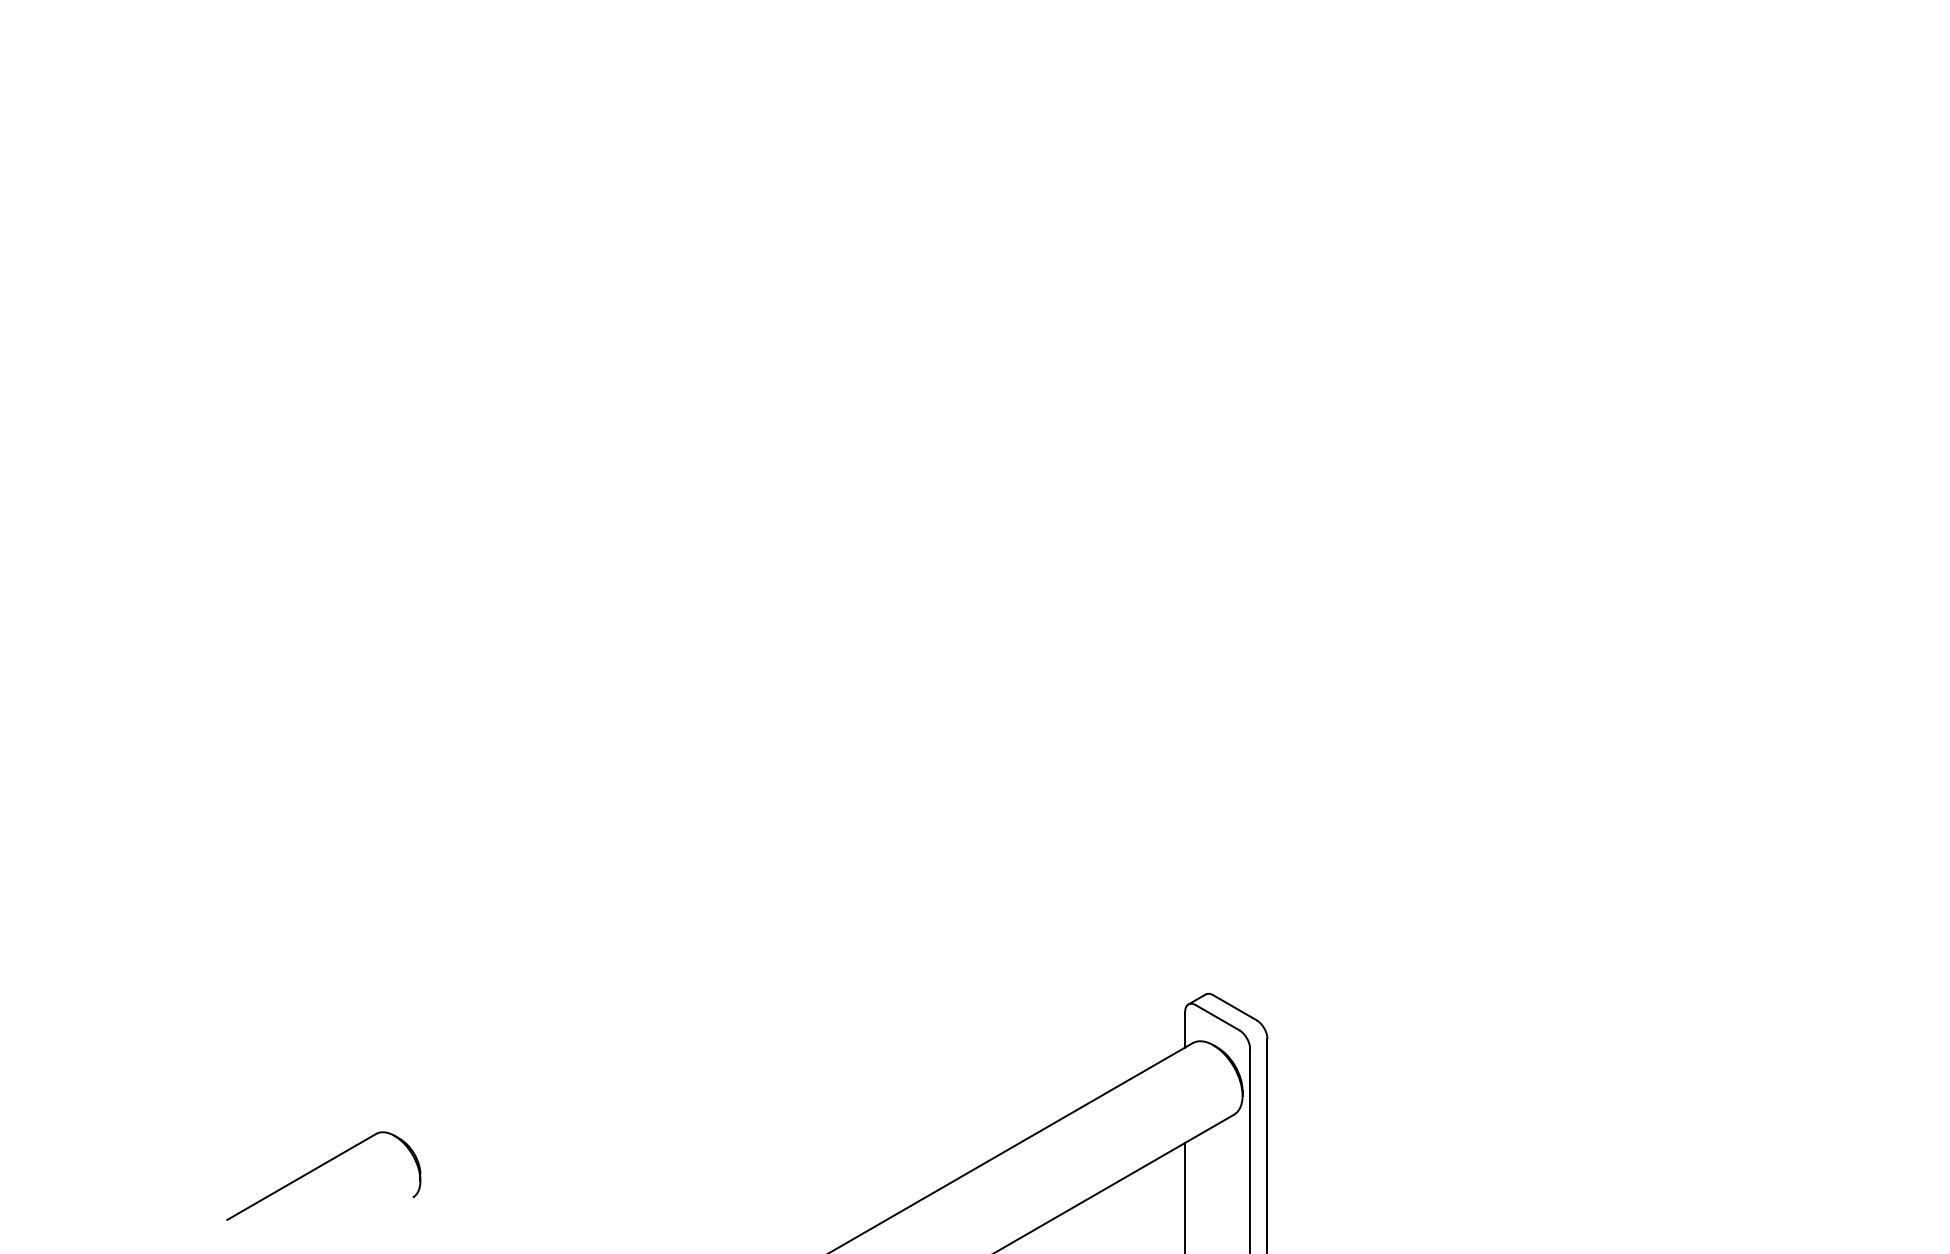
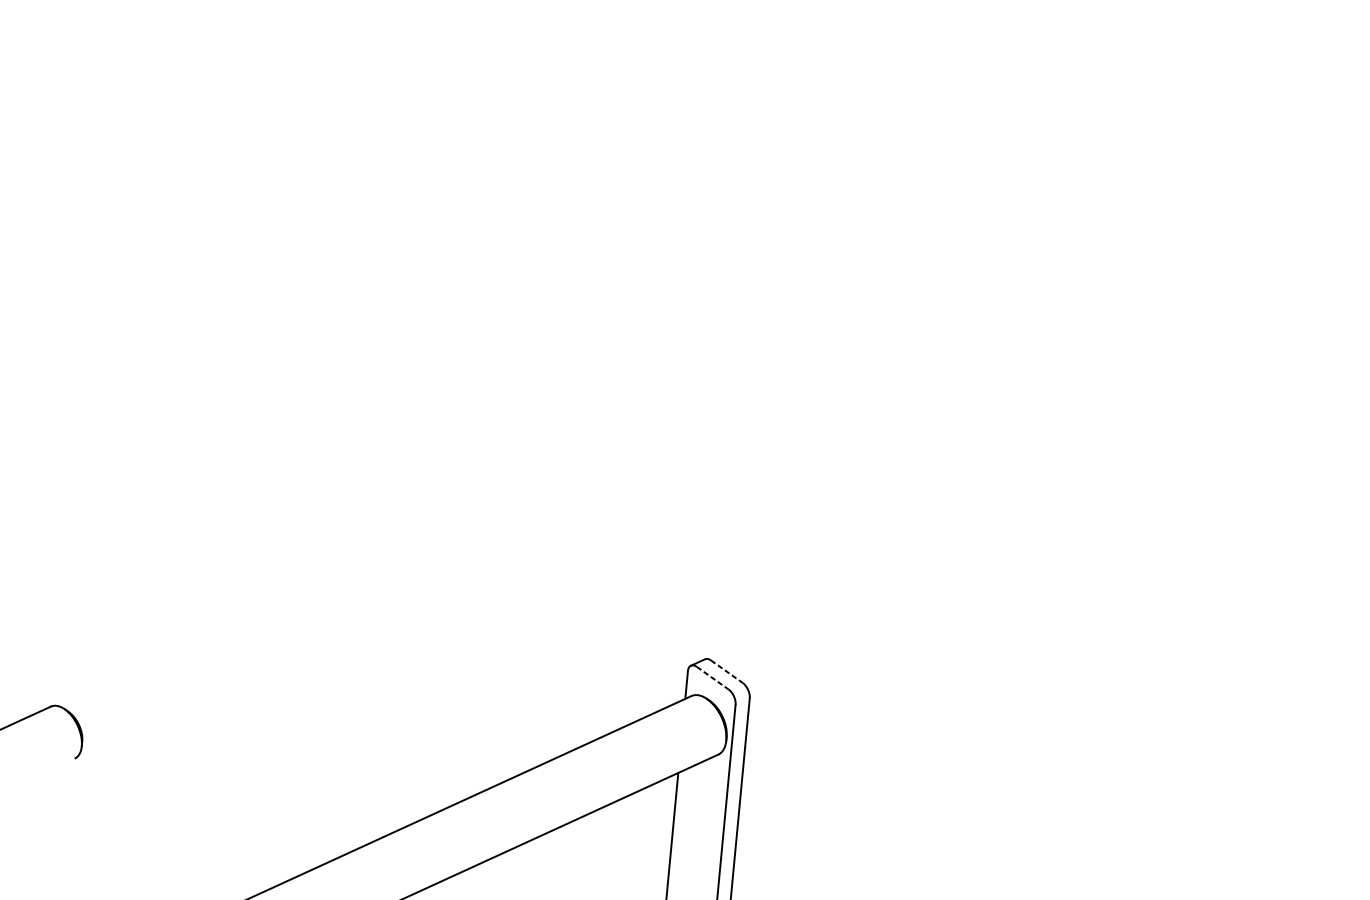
line: (1234, 1007) -> (726, 671), solid -> dashed
line: (1217, 1017) -> (712, 677), solid -> dashed

